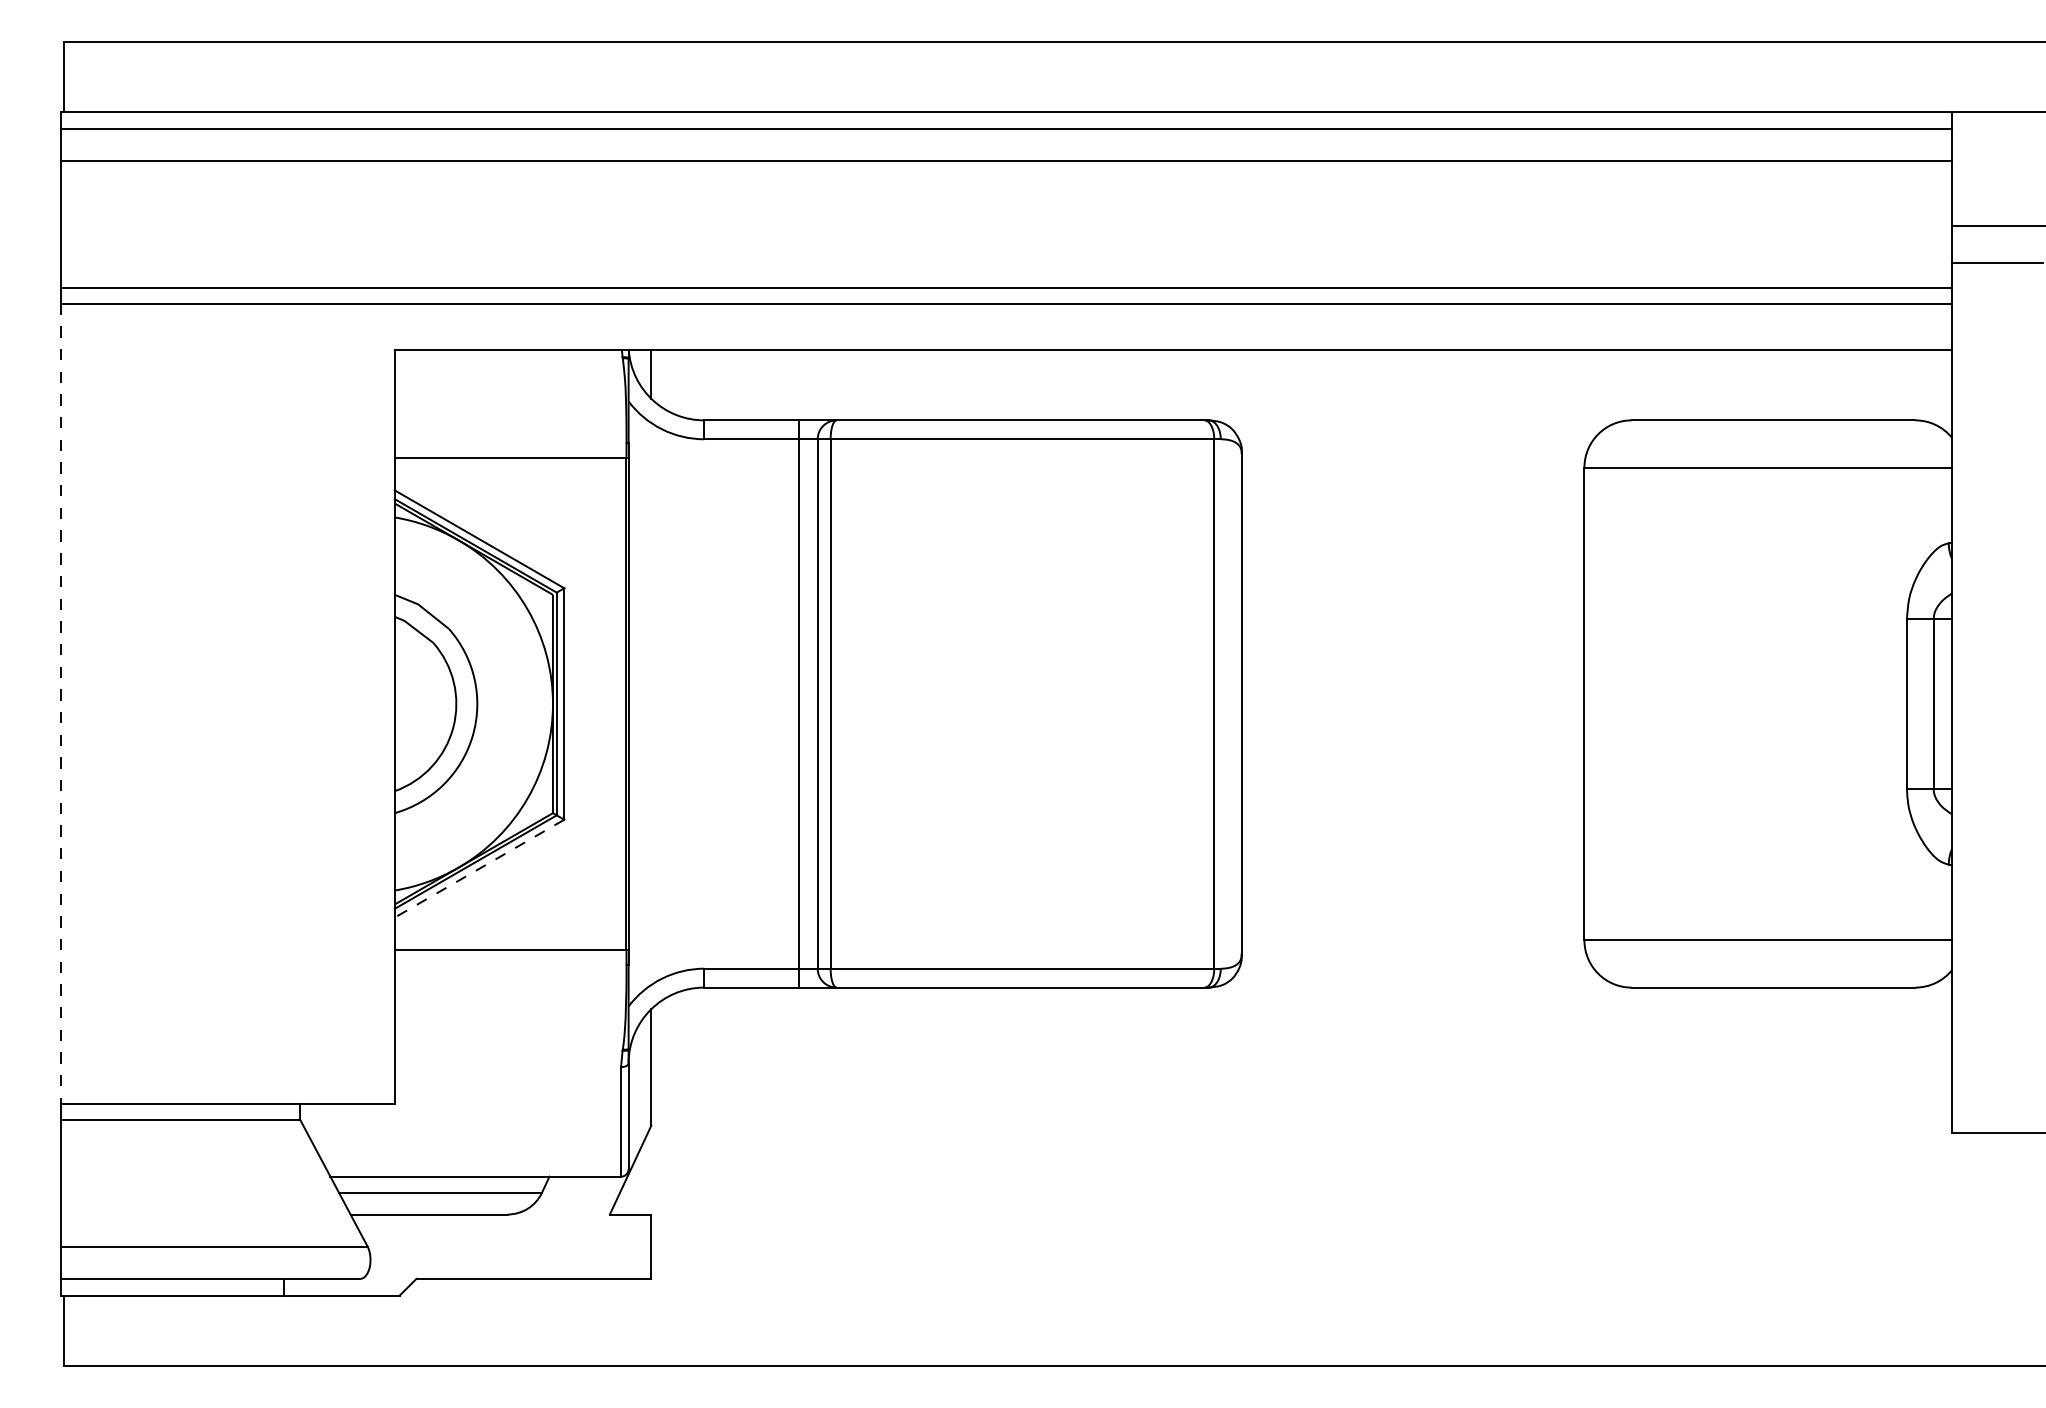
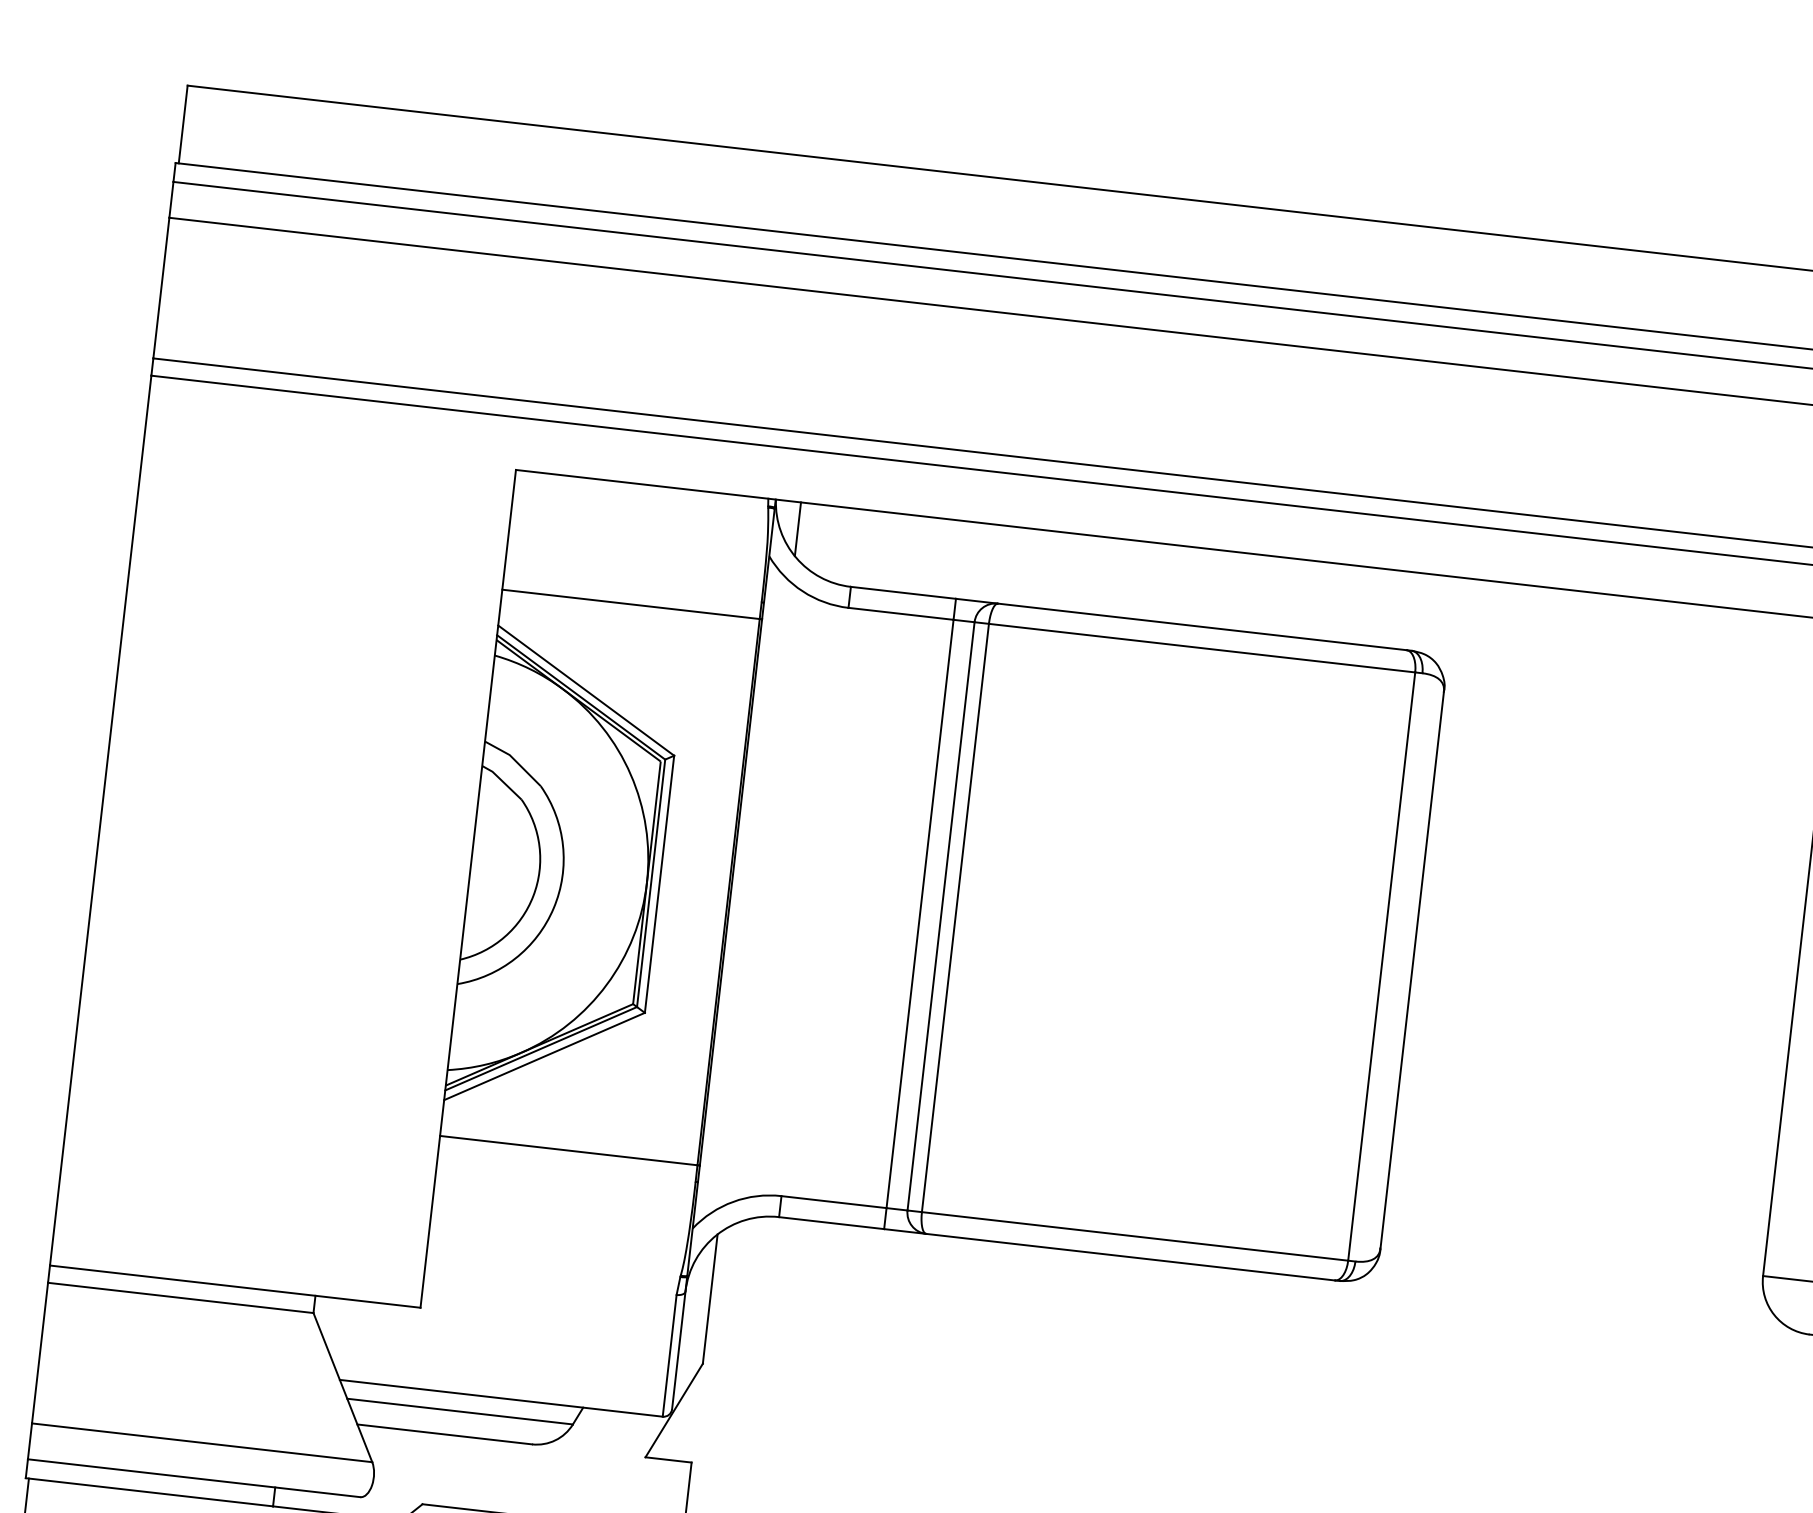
line: (61, 704) -> (100, 821), dashed -> solid
line: (479, 868) -> (544, 1056), dashed -> solid

